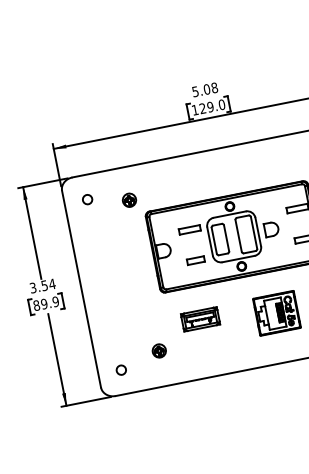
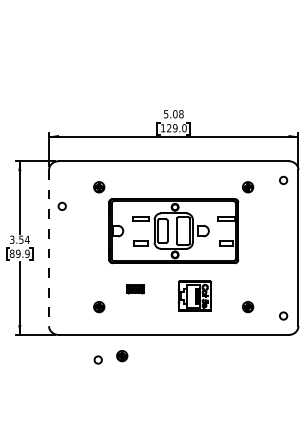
circle: (86, 198) -> (61, 205), moved
line: (82, 289) -> (49, 248), solid -> dashed
part: (200, 319) -> (135, 289), size x0.6
circle: (120, 369) -> (97, 359), moved
part: (200, 407) -> (122, 356), added

